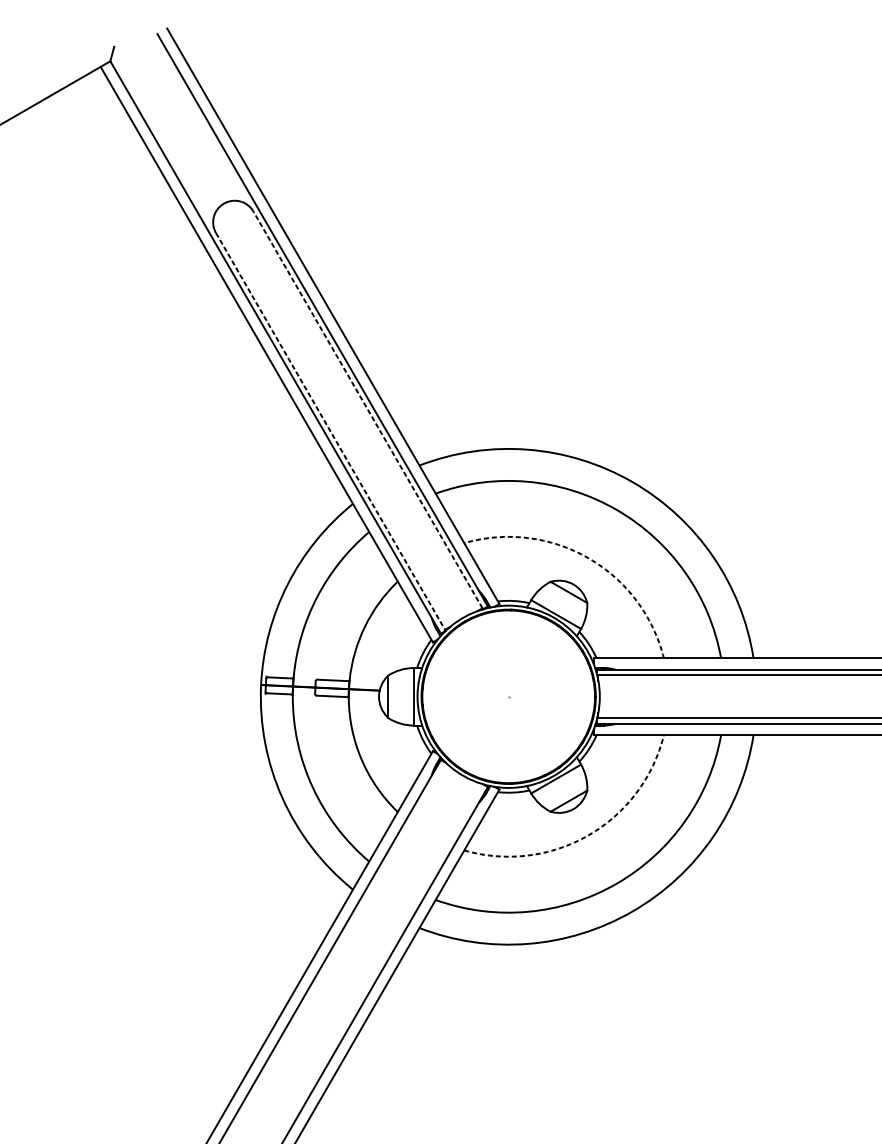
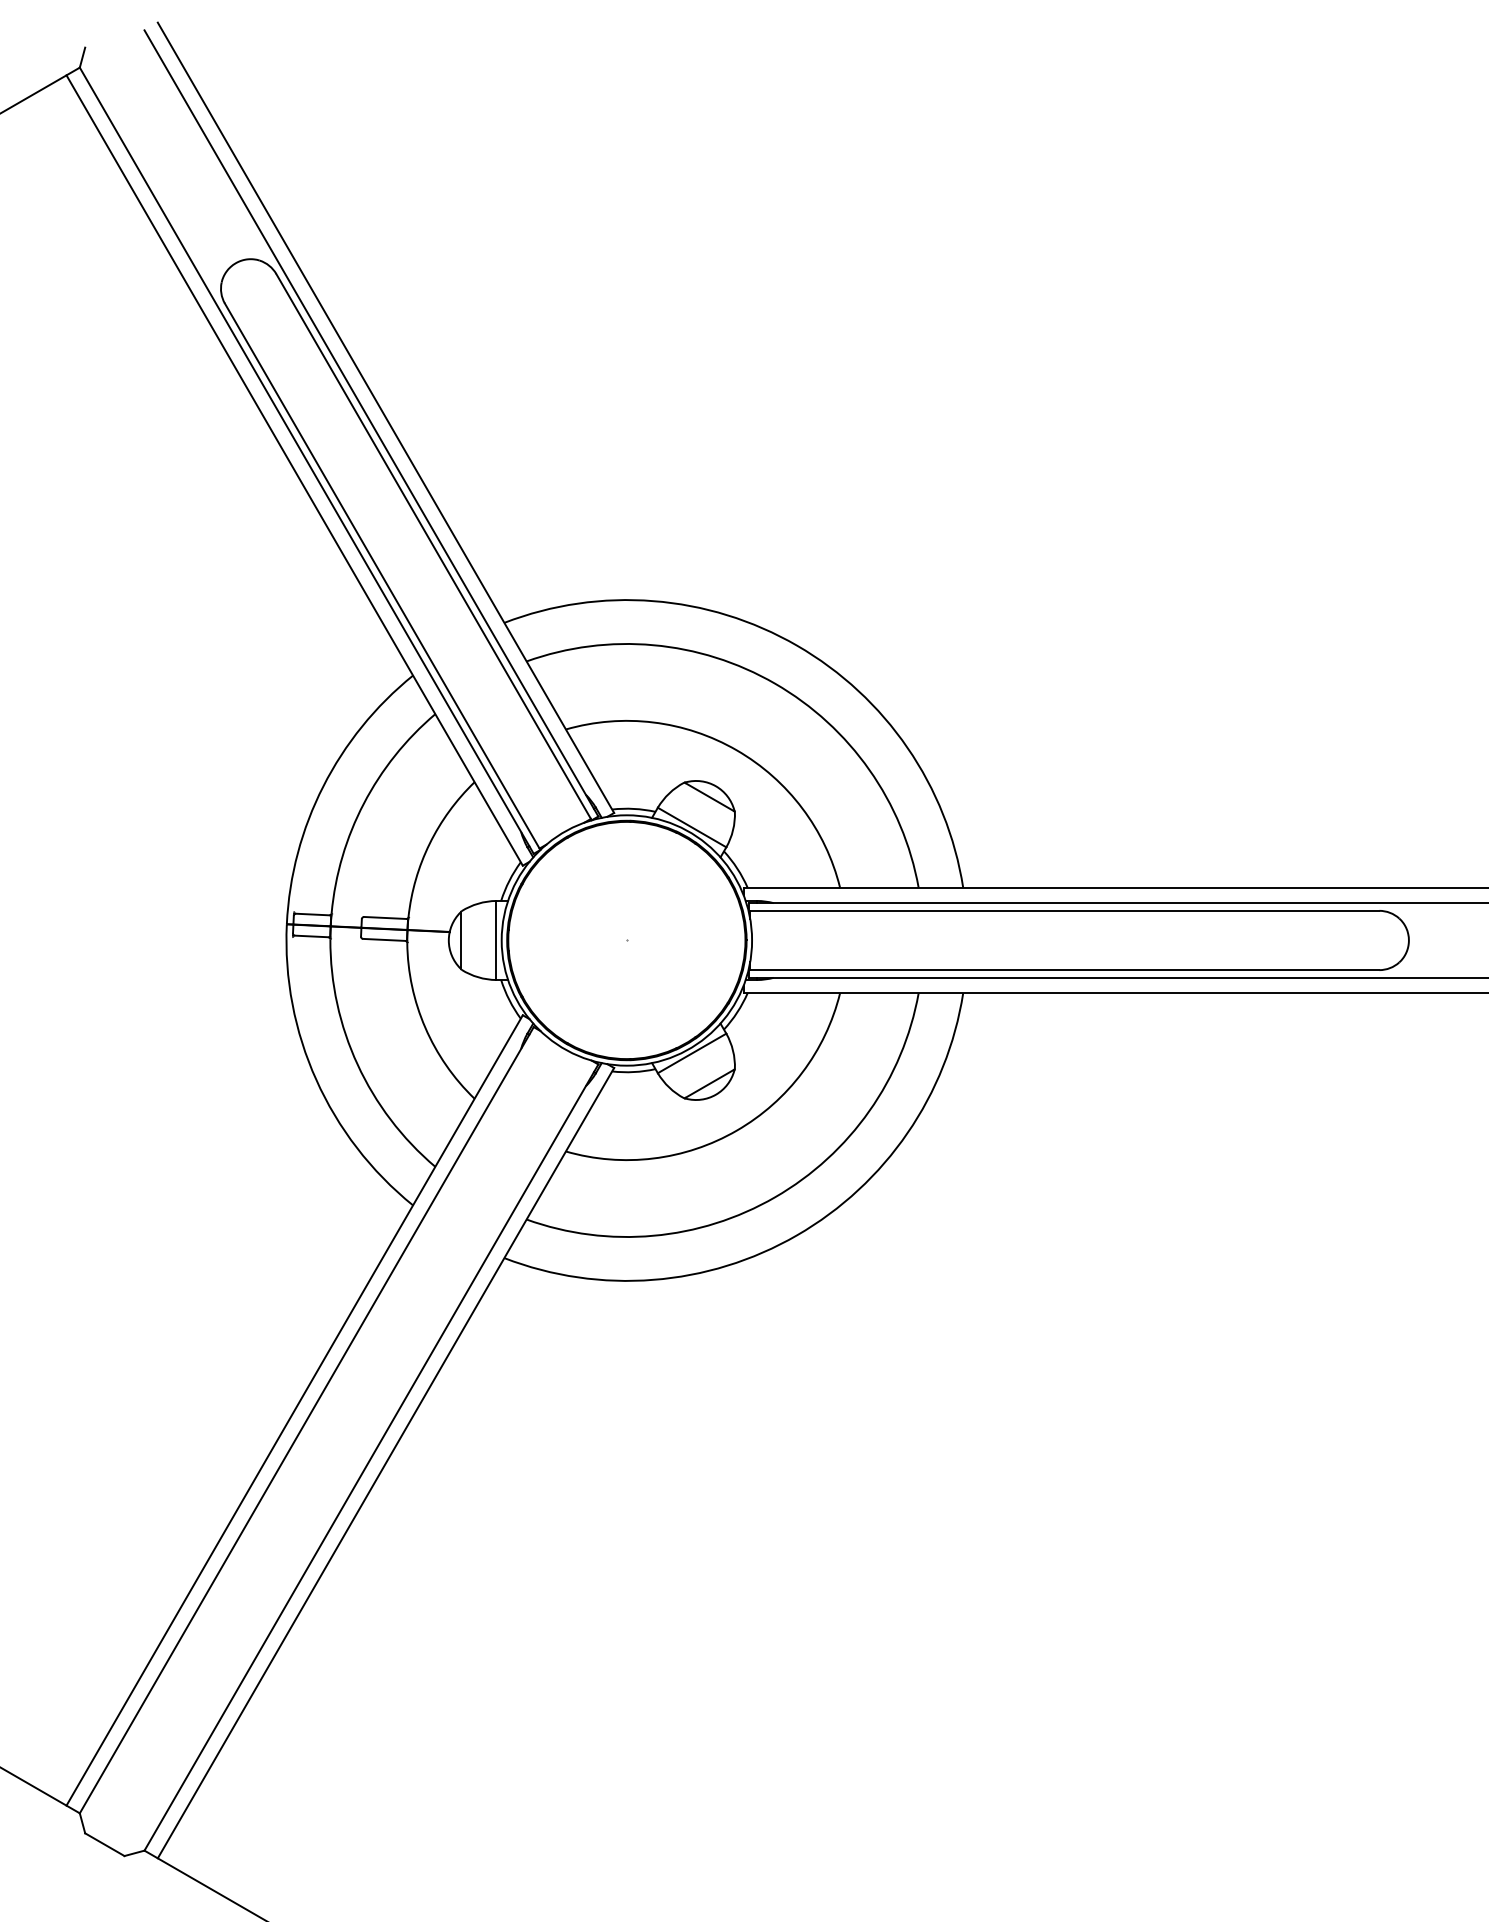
line: (367, 409) -> (433, 546), dashed -> solid
line: (330, 431) -> (382, 576), dashed -> solid
arc: (588, 558) -> (736, 750), dashed -> solid
arc: (588, 835) -> (736, 1130), dashed -> solid

